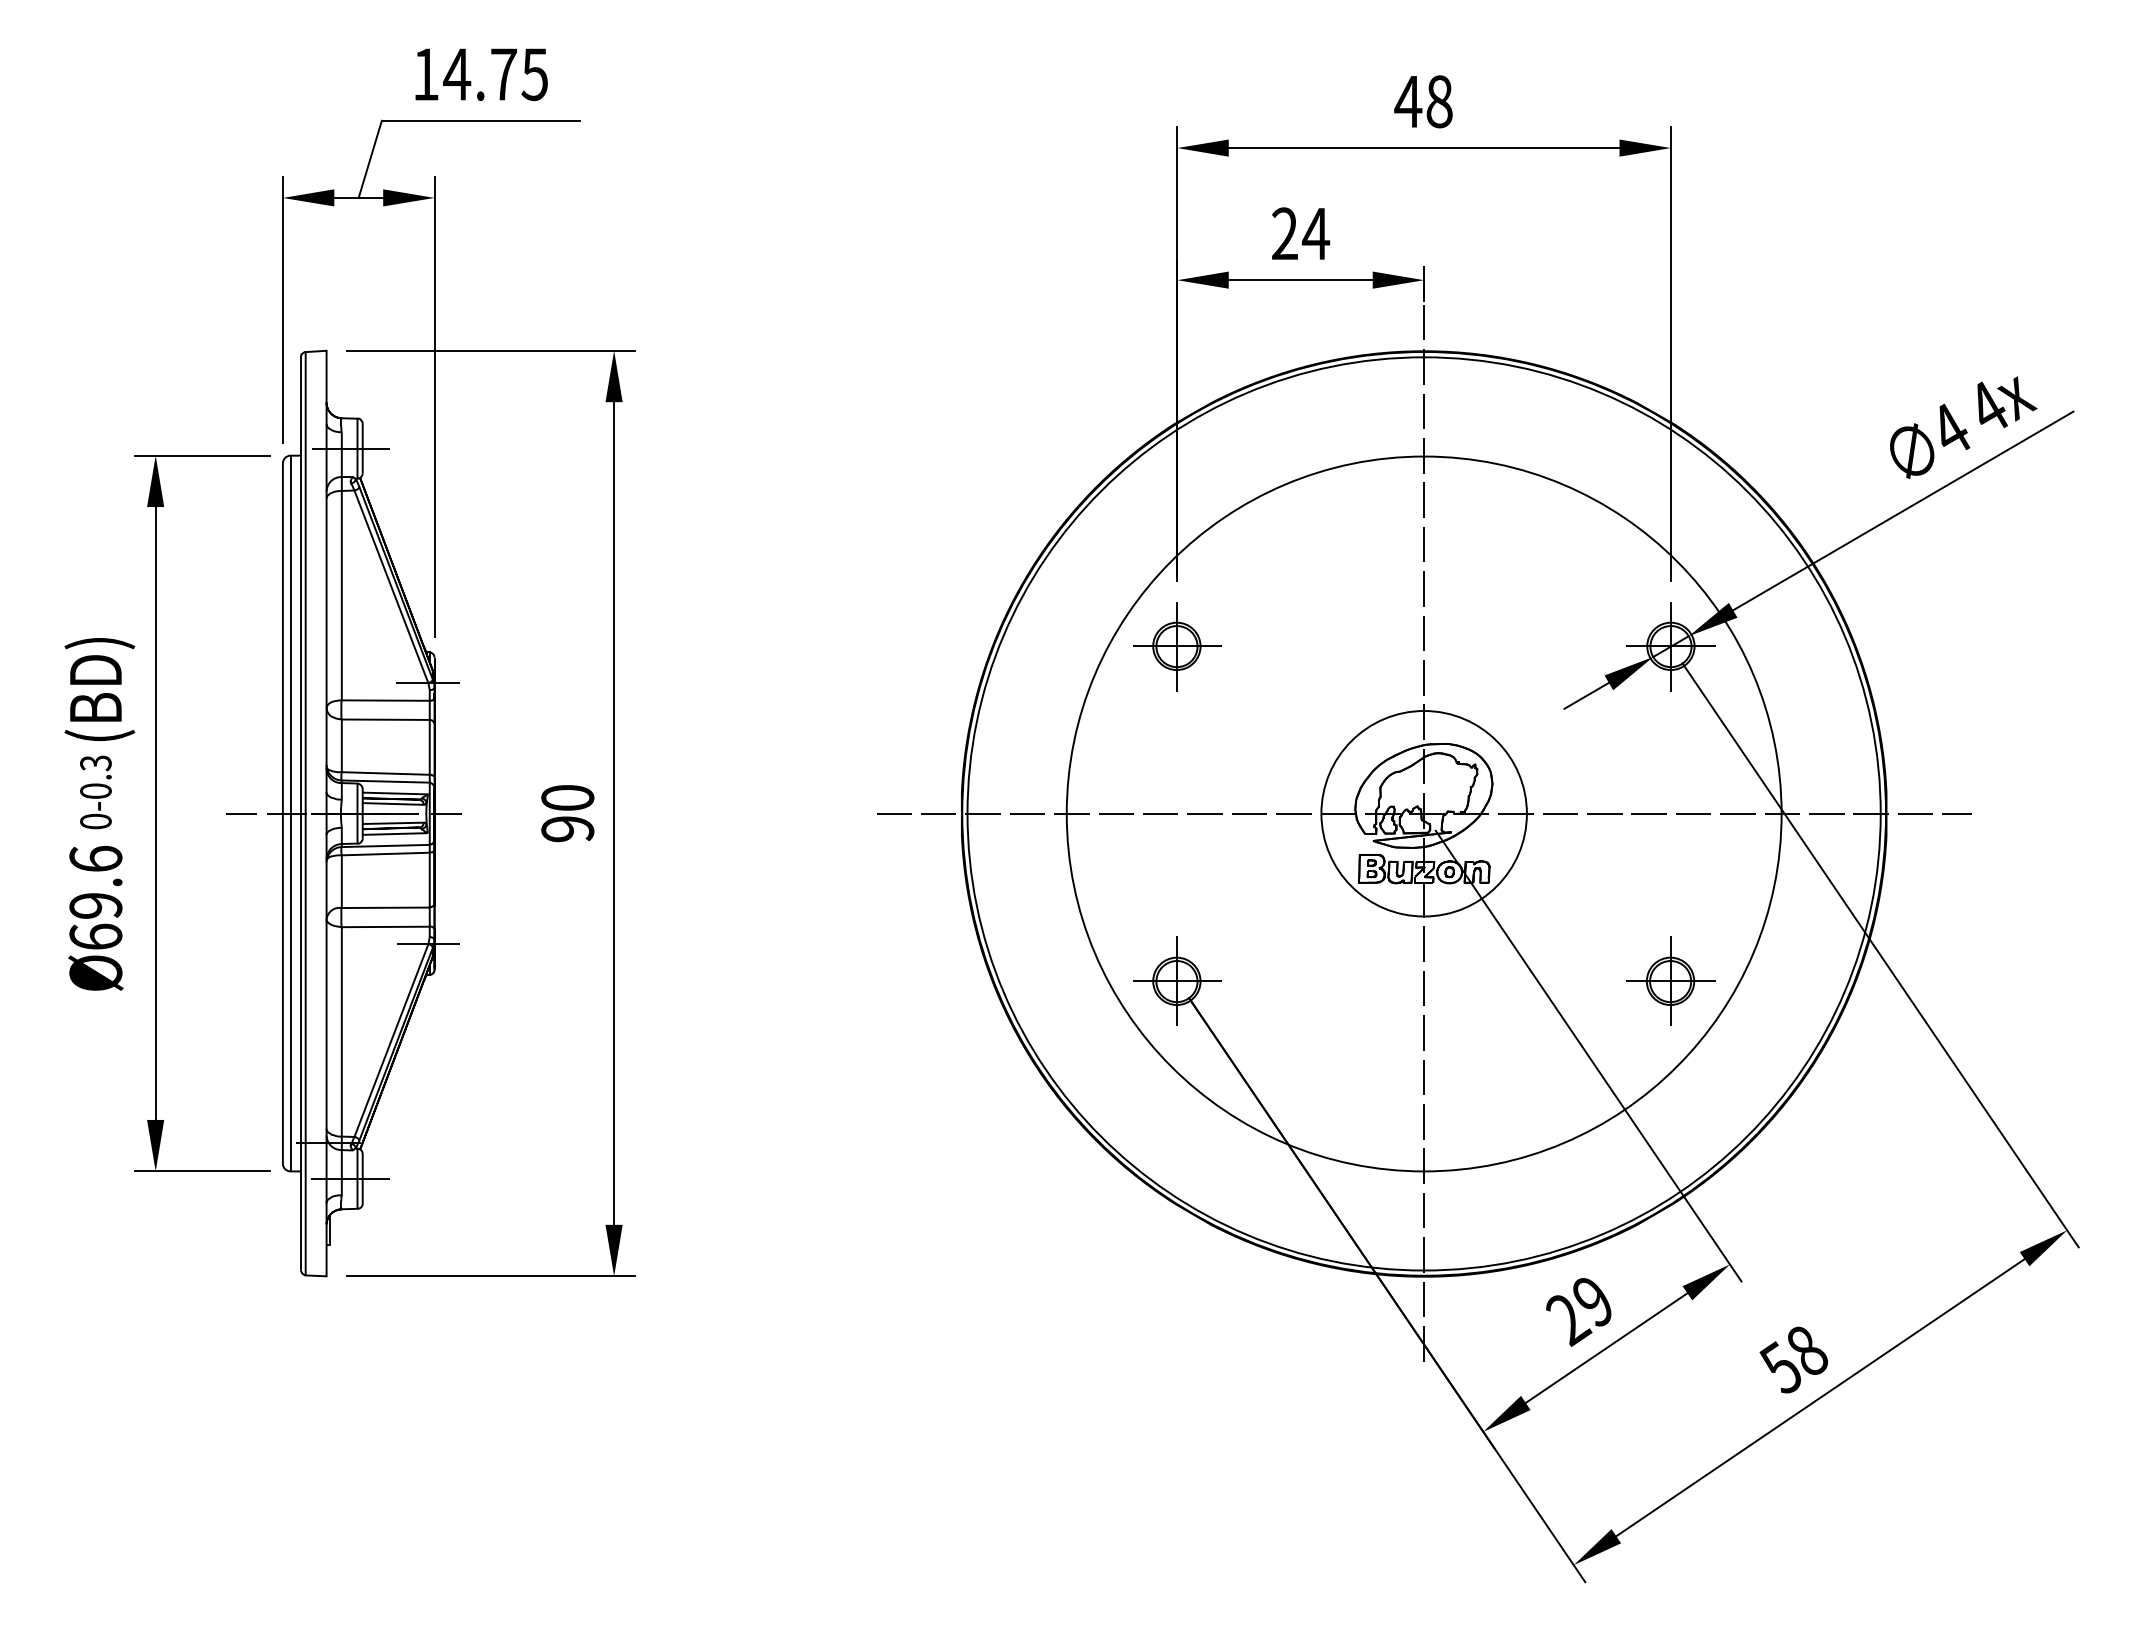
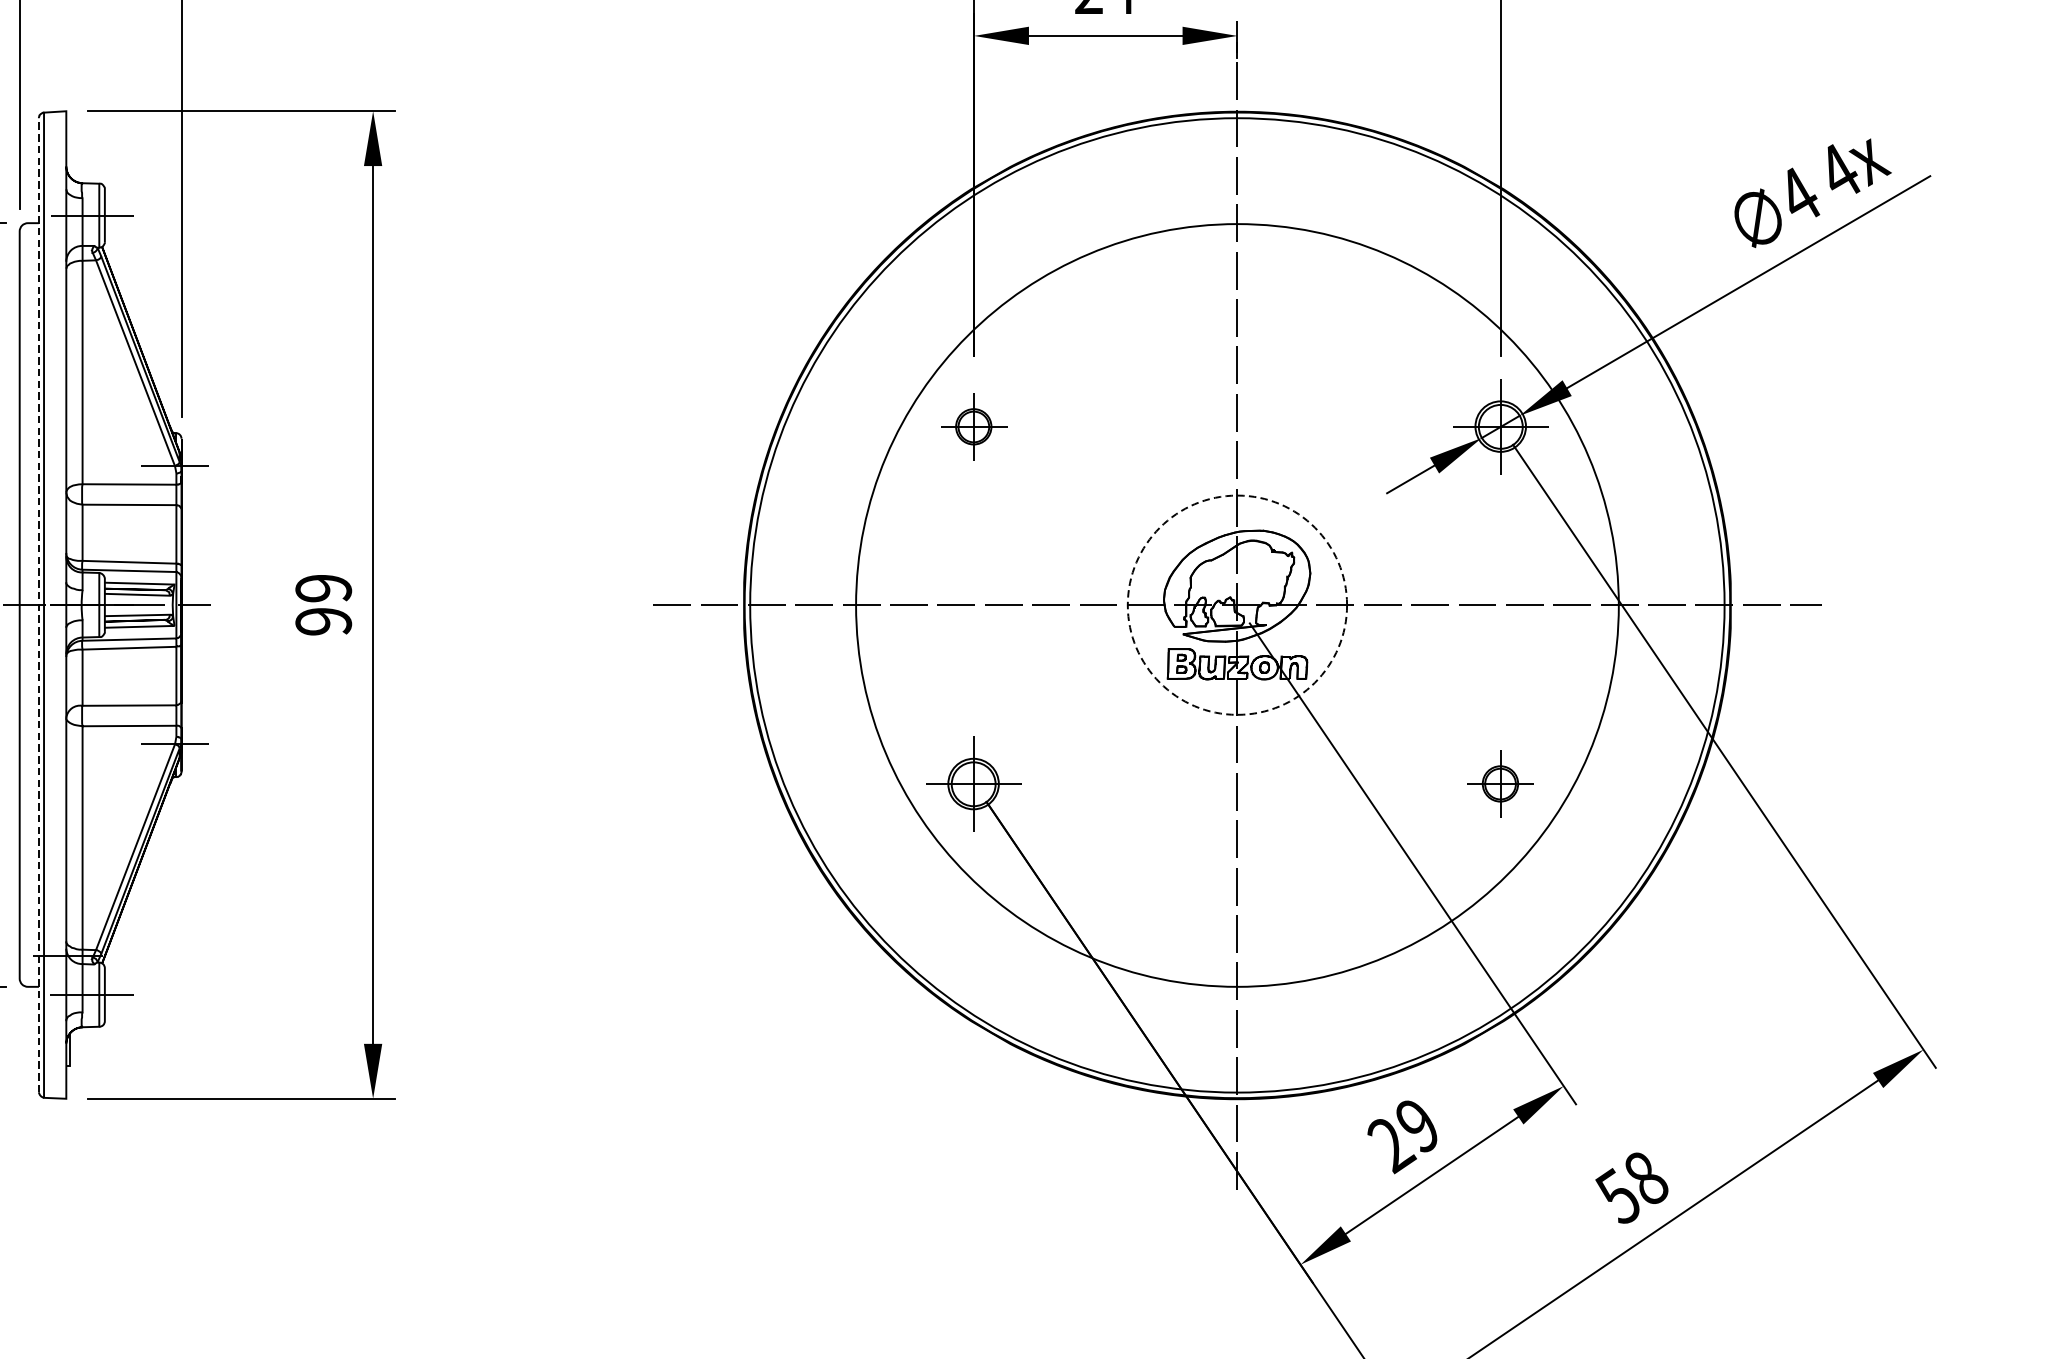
part: (1177, 646) -> (974, 426), size x0.7
text: (567, 797) -> (323, 587), 90 -> 99
line: (290, 813) -> (27, 604), removed
line: (300, 813) -> (38, 604), solid -> dashed
circle: (1423, 813) -> (1236, 604), solid -> dashed
part: (1670, 980) -> (1500, 783), size x0.7

